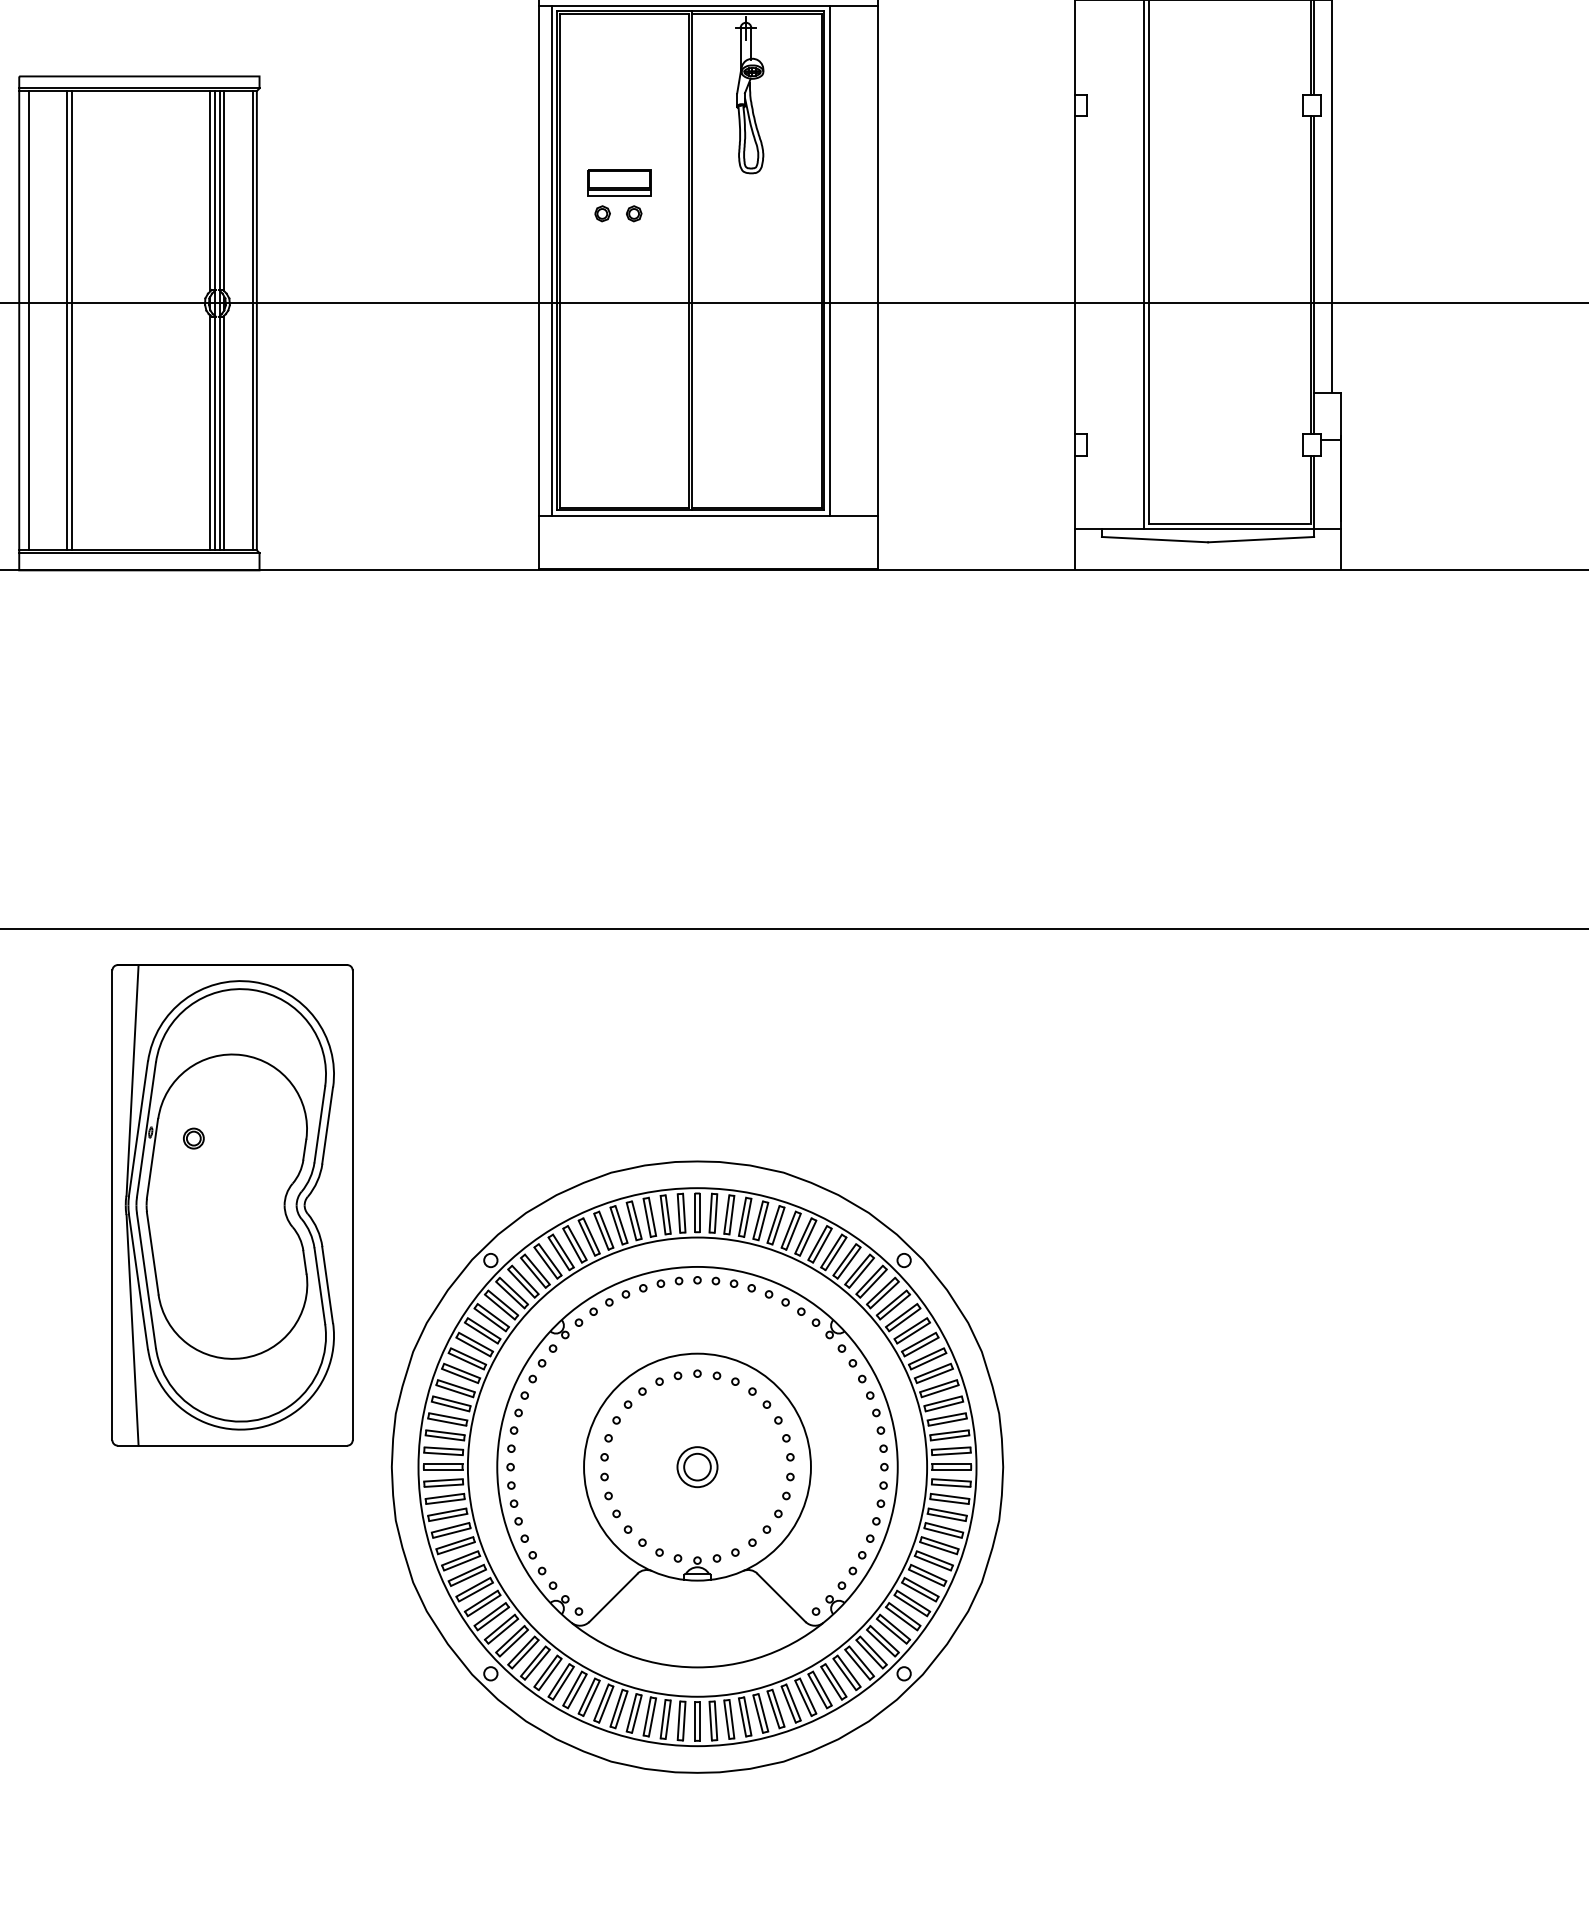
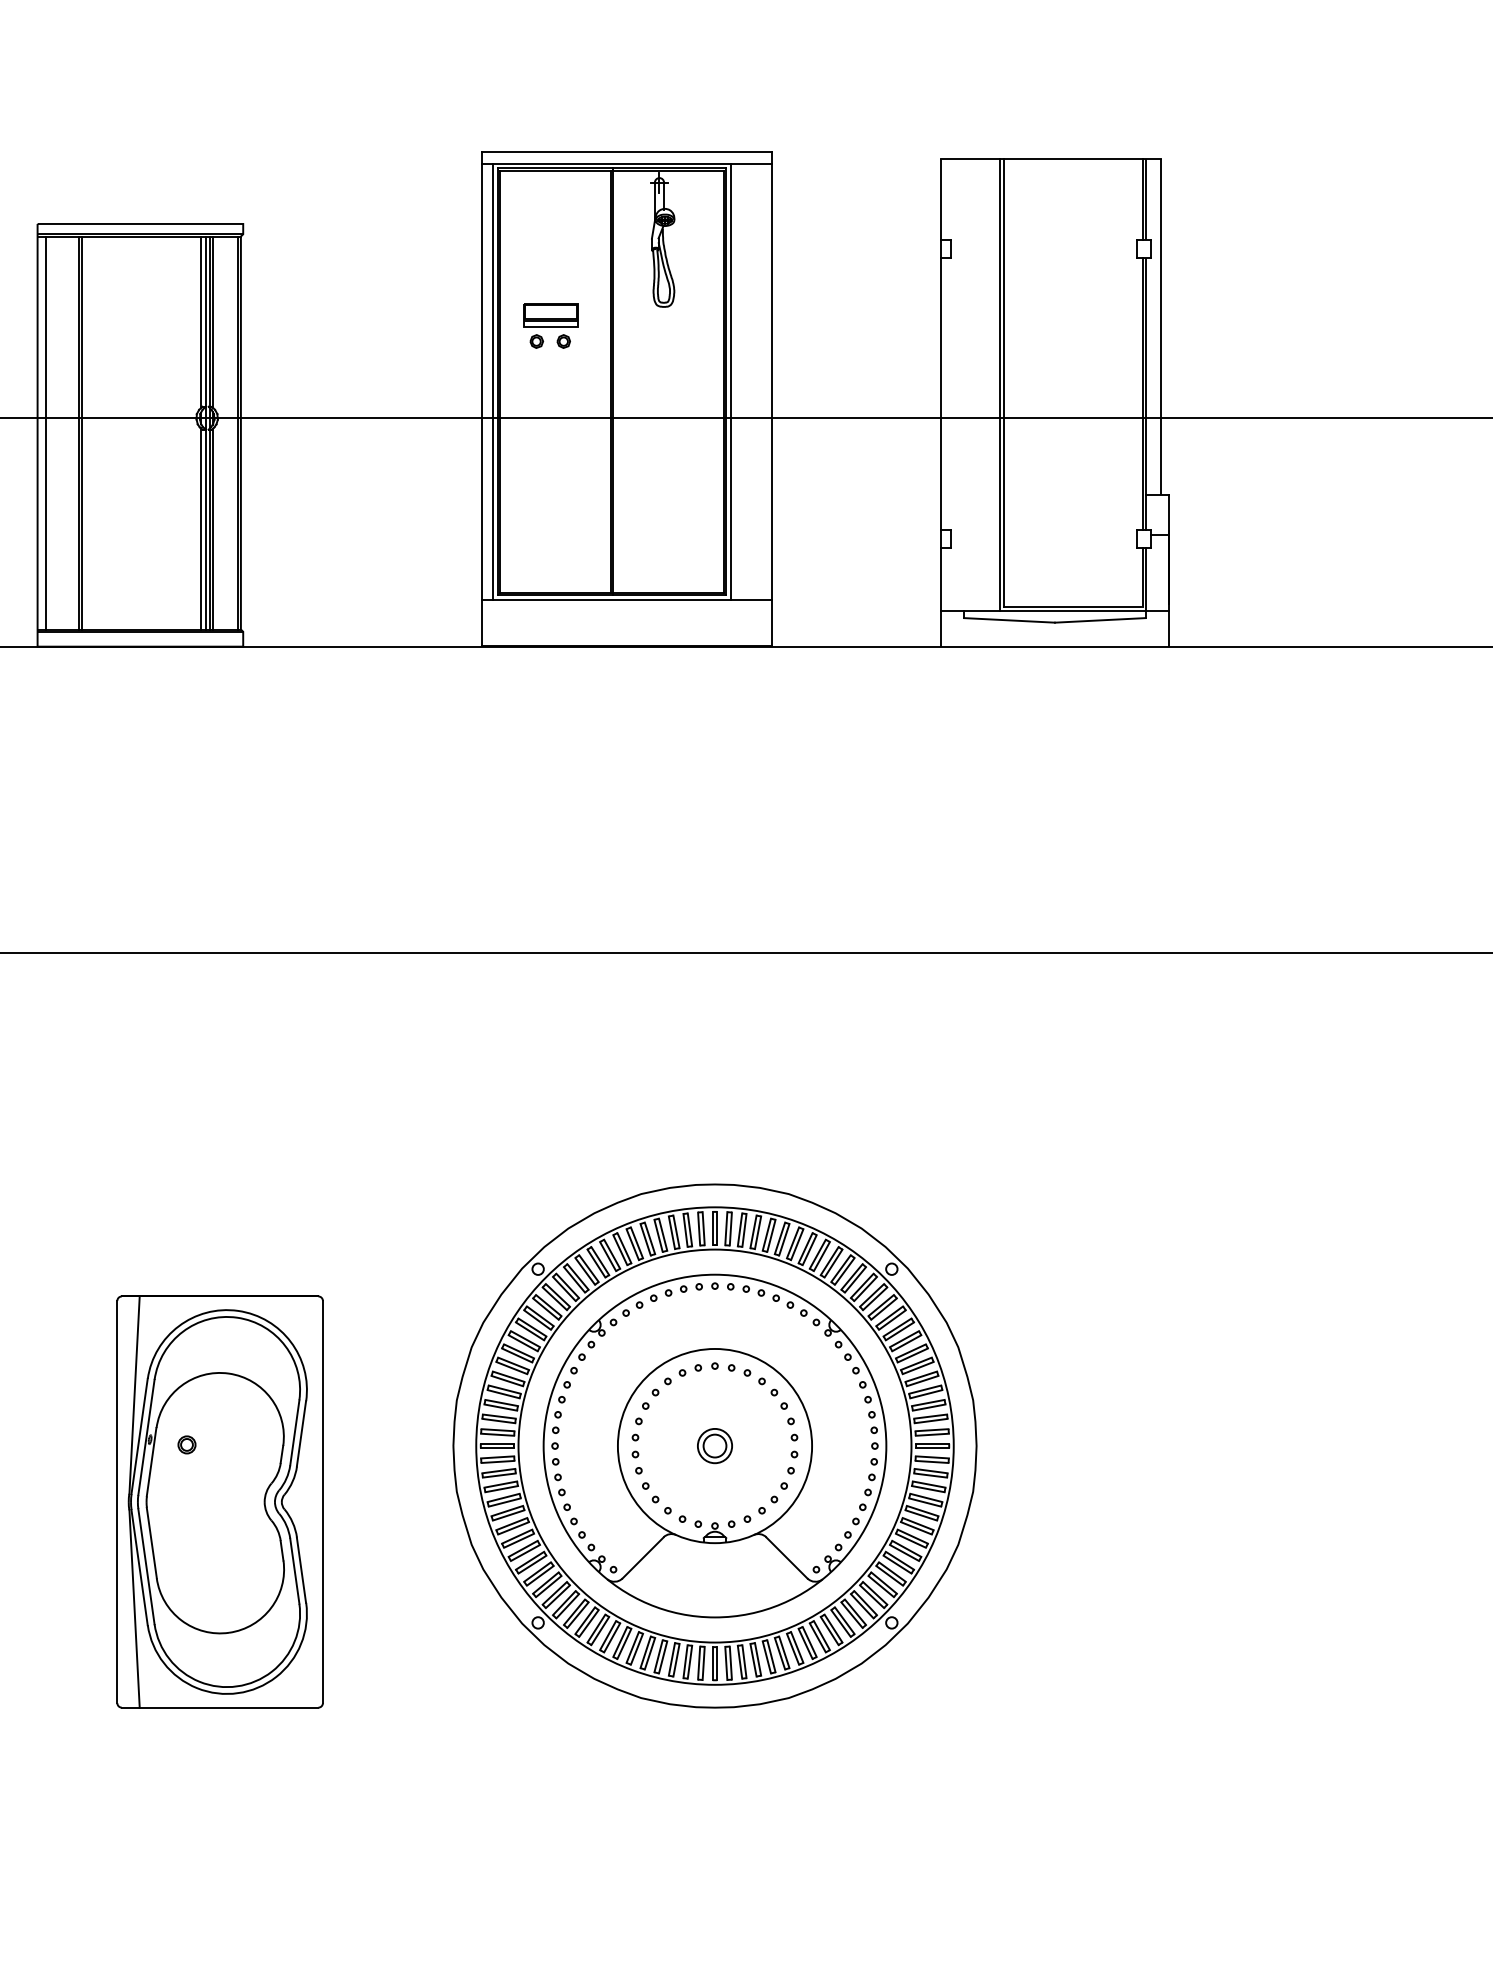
part: (231, 1204) -> (219, 1501), moved
part: (696, 1466) -> (714, 1445), moved

